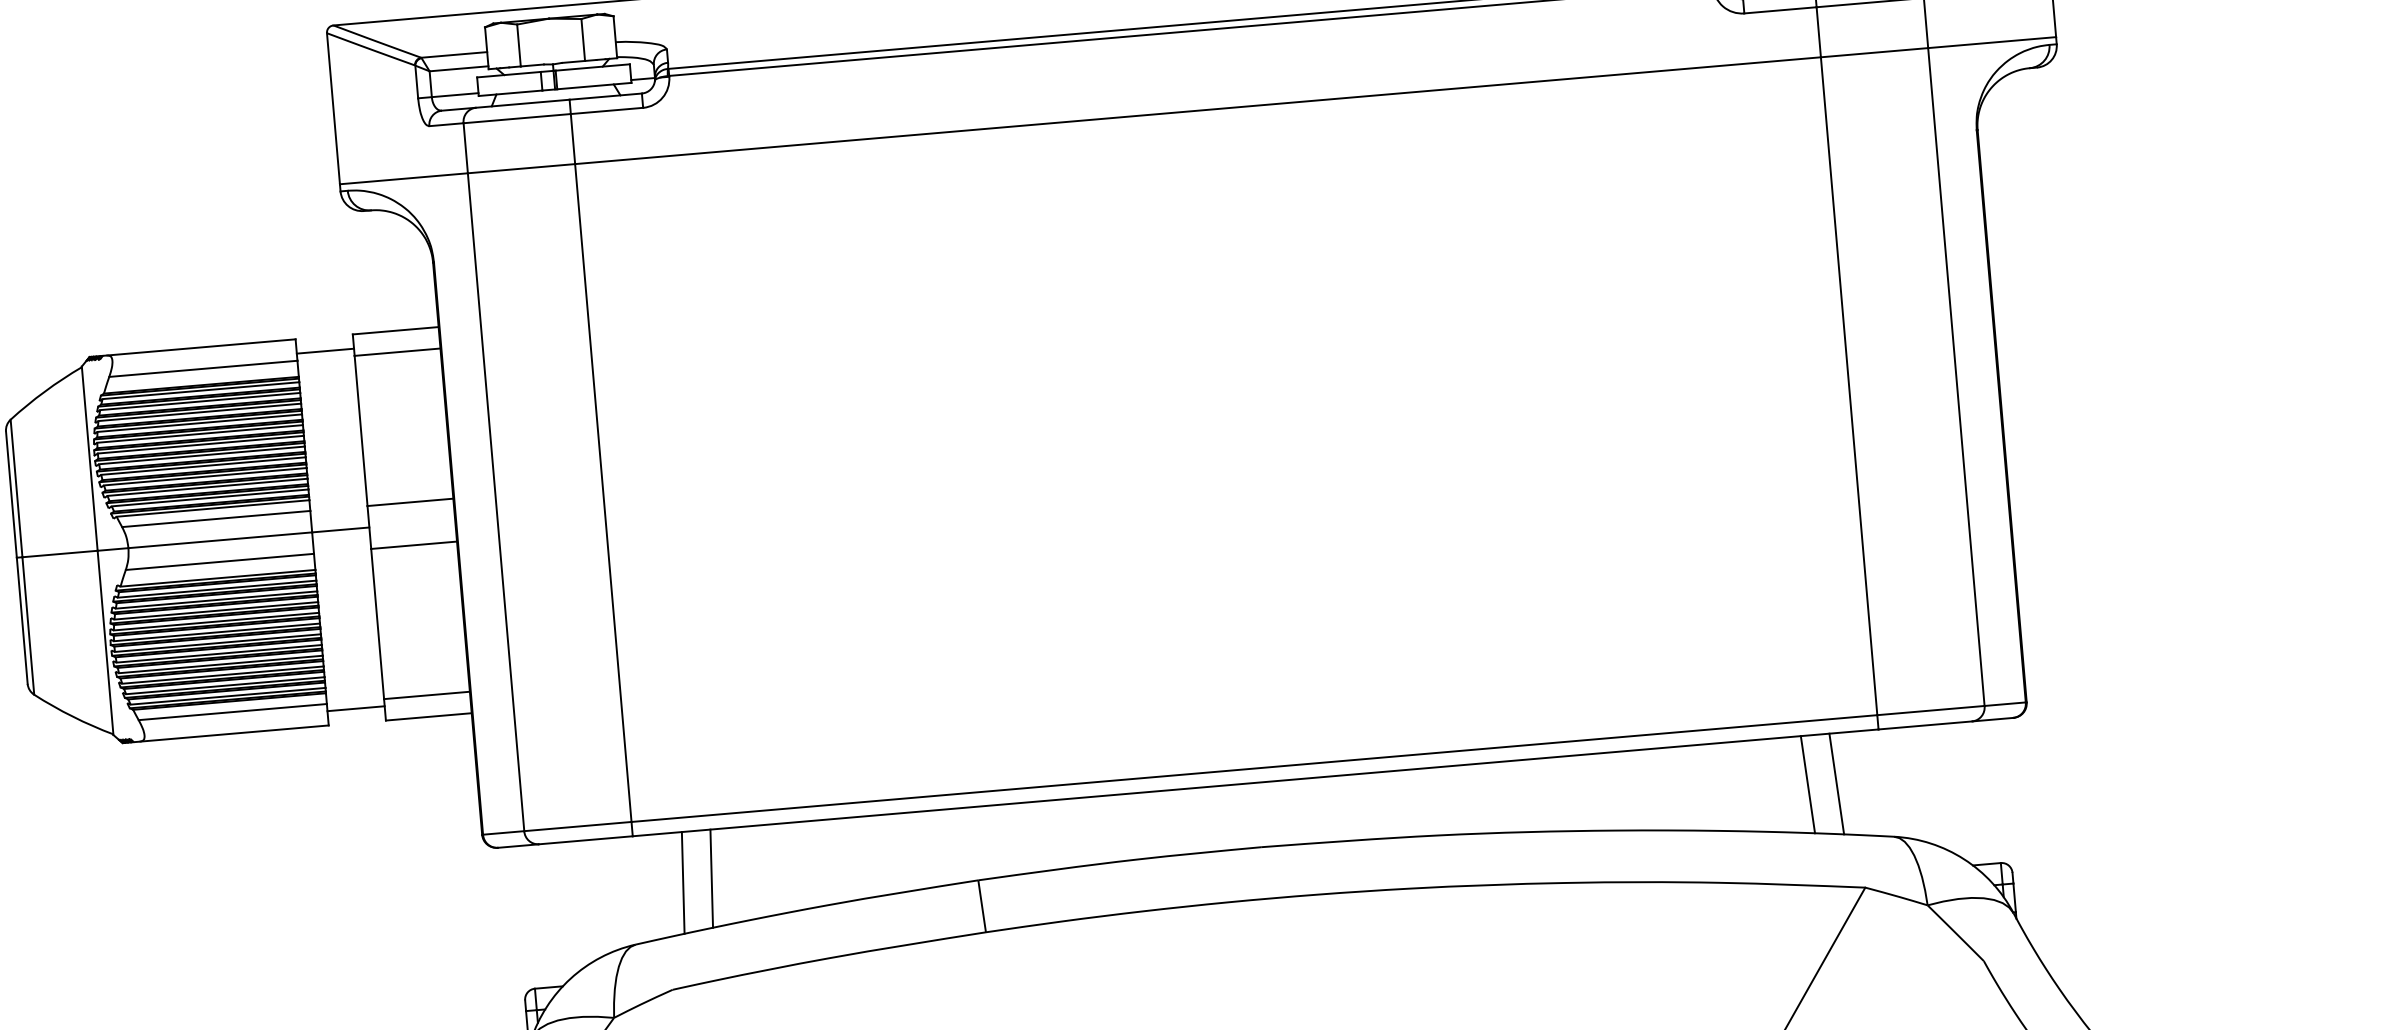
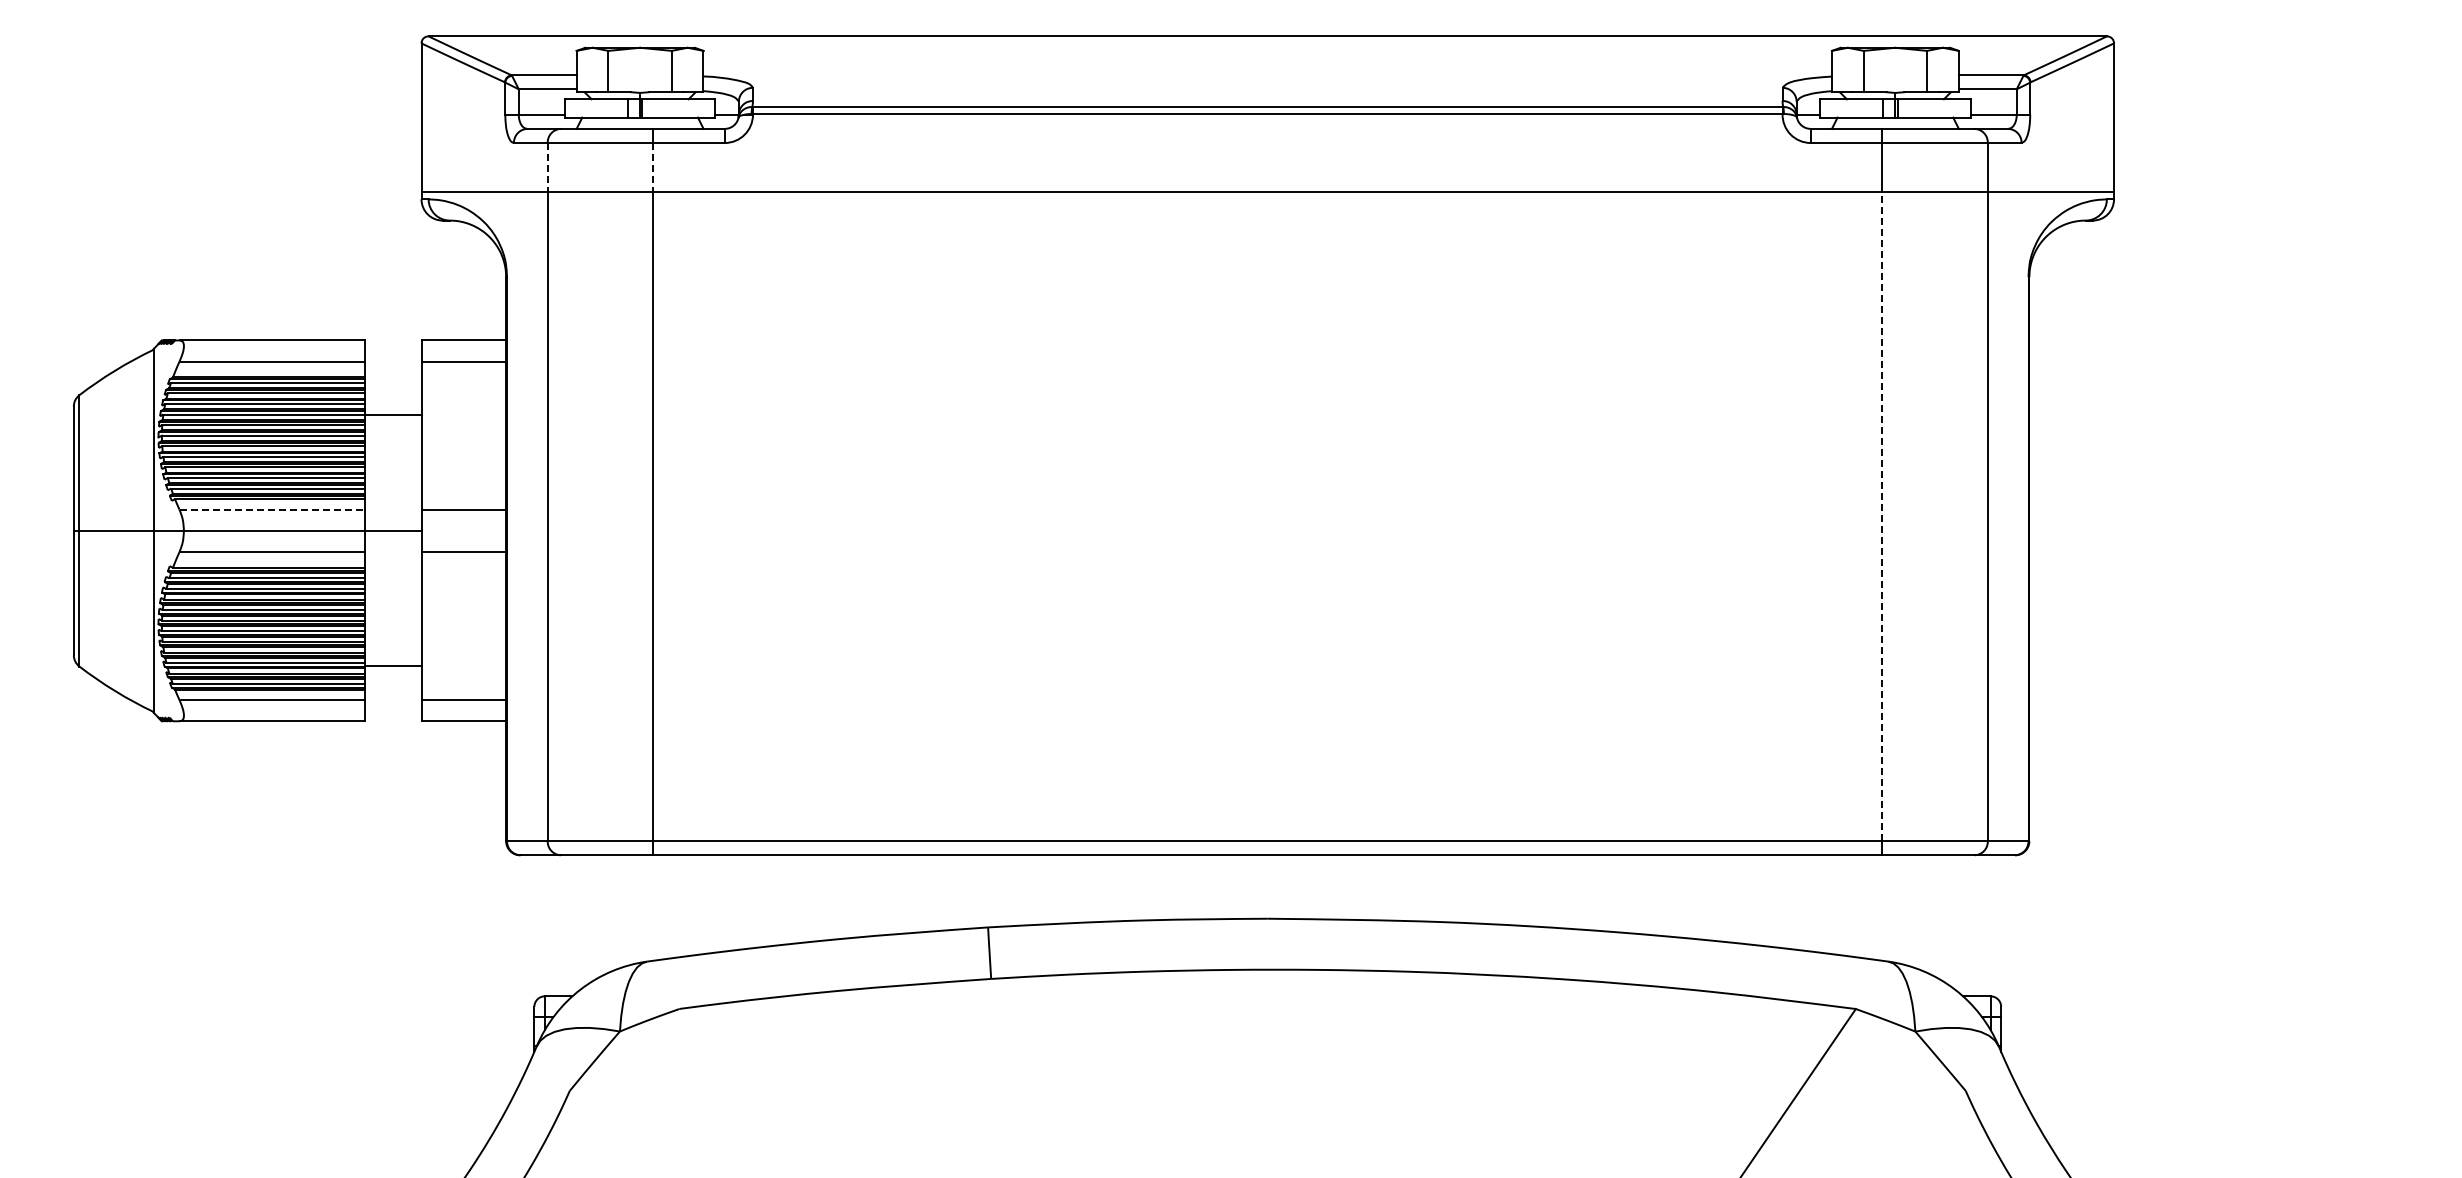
line: (573, 138) -> (653, 167), solid -> dashed
line: (465, 148) -> (547, 167), solid -> dashed
line: (325, 351) -> (393, 414), moved
line: (1849, 385) -> (1882, 516), solid -> dashed
line: (216, 518) -> (272, 509), solid -> dashed
line: (356, 709) -> (393, 666), moved
line: (1808, 784) -> (1808, 903), removed
line: (1836, 784) -> (1836, 905), removed
line: (712, 878) -> (727, 903), removed
line: (682, 883) -> (698, 905), removed

